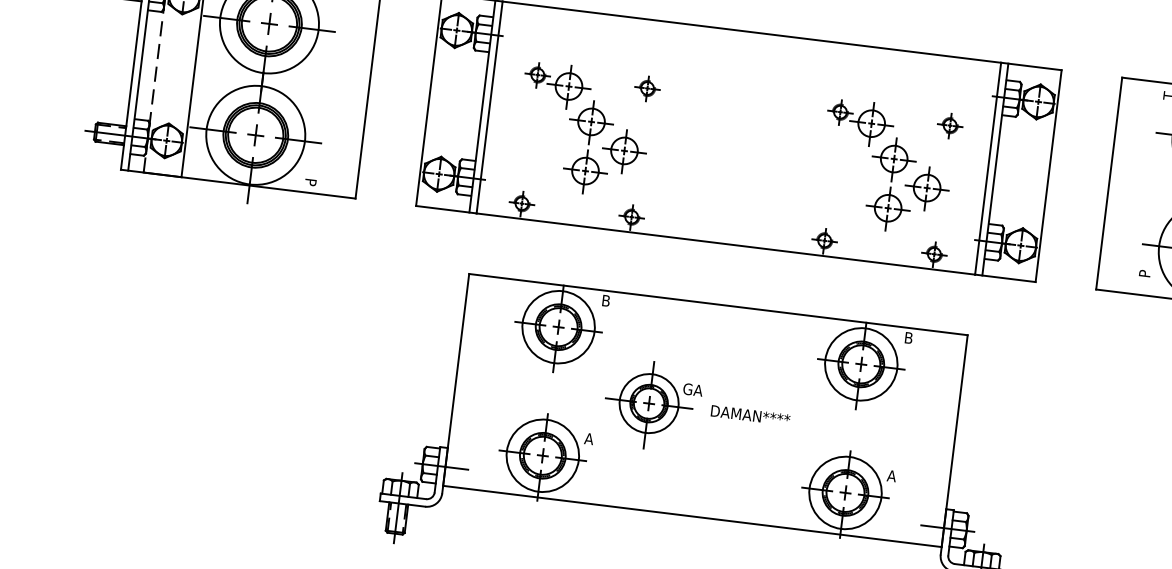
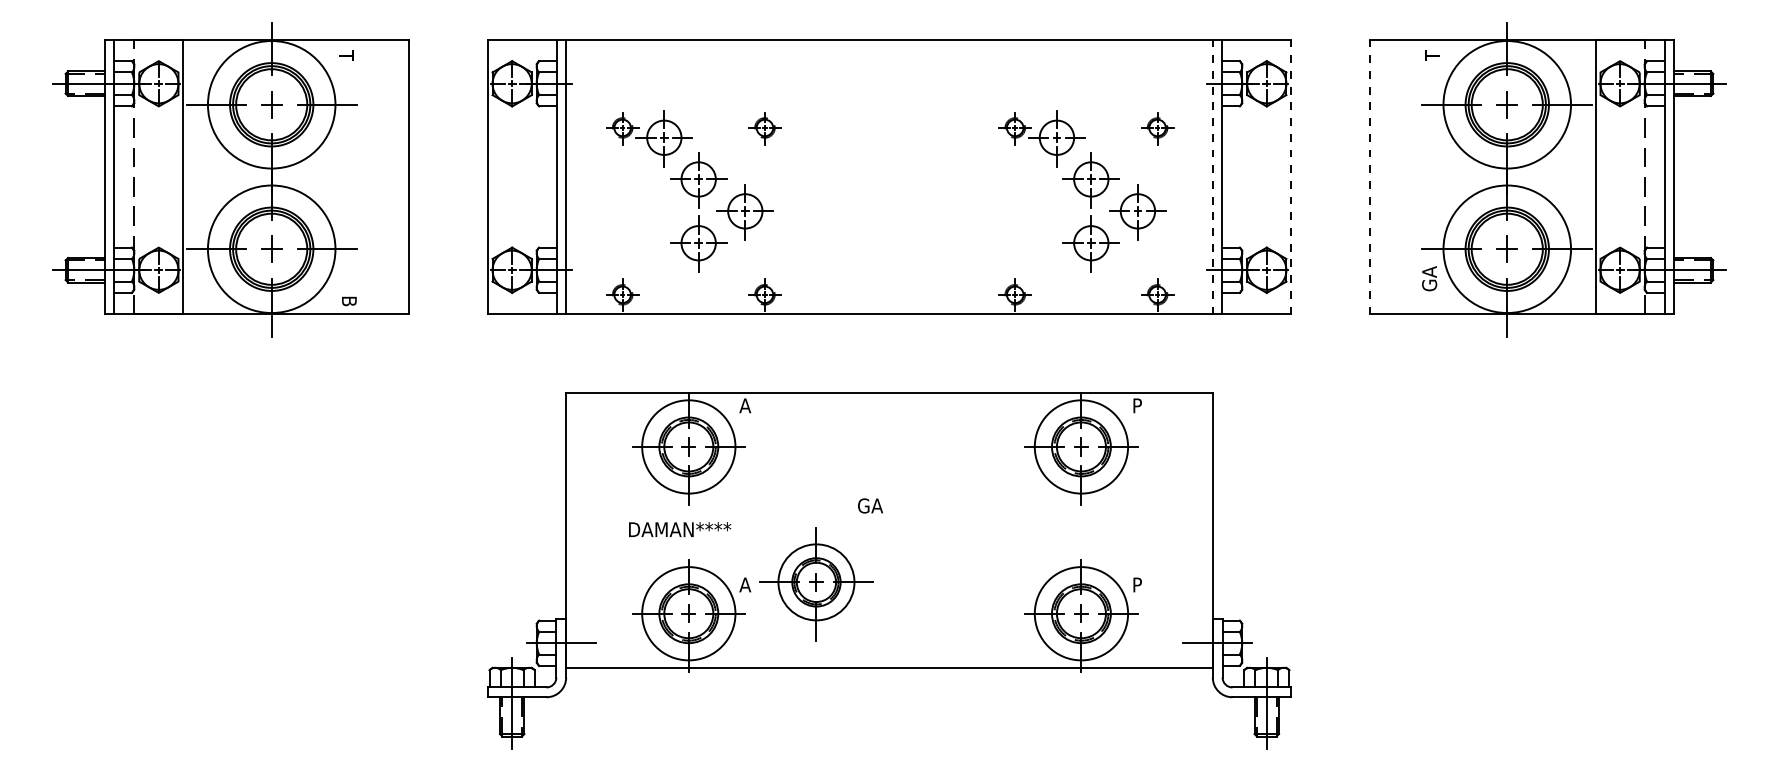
line: (987, 168) -> (1212, 176), solid -> dashed
line: (1048, 175) -> (1291, 176), solid -> dashed
text: (310, 183) -> (349, 302), P -> B
line: (1108, 183) -> (1369, 177), solid -> dashed
text: (1145, 267) -> (1429, 278), P -> GA
text: (606, 300) -> (745, 405), B -> A
text: (909, 337) -> (1138, 405), B -> P
part: (648, 405) -> (816, 584), moved
text: (751, 415) -> (680, 529), moved
text: (891, 475) -> (1137, 584), A -> P

